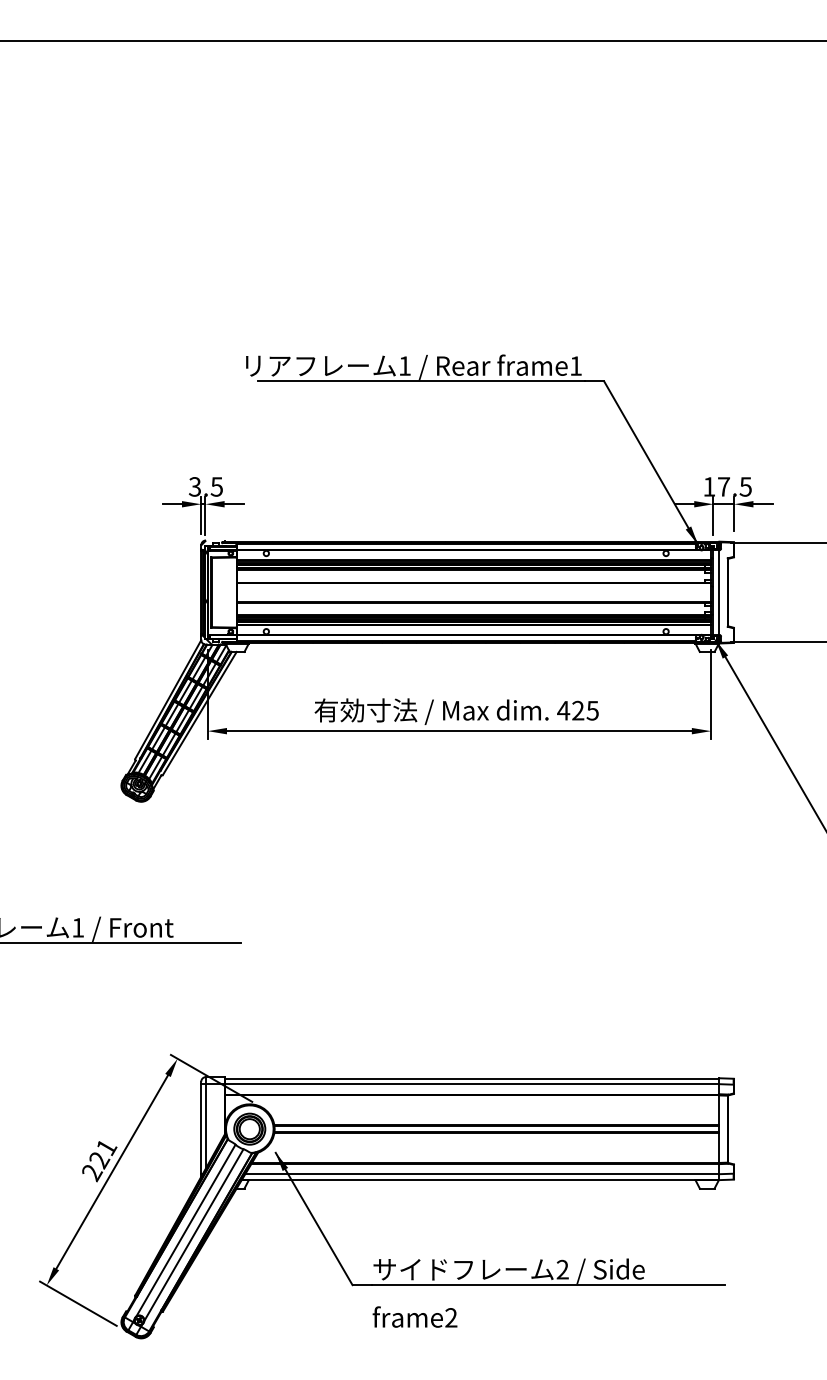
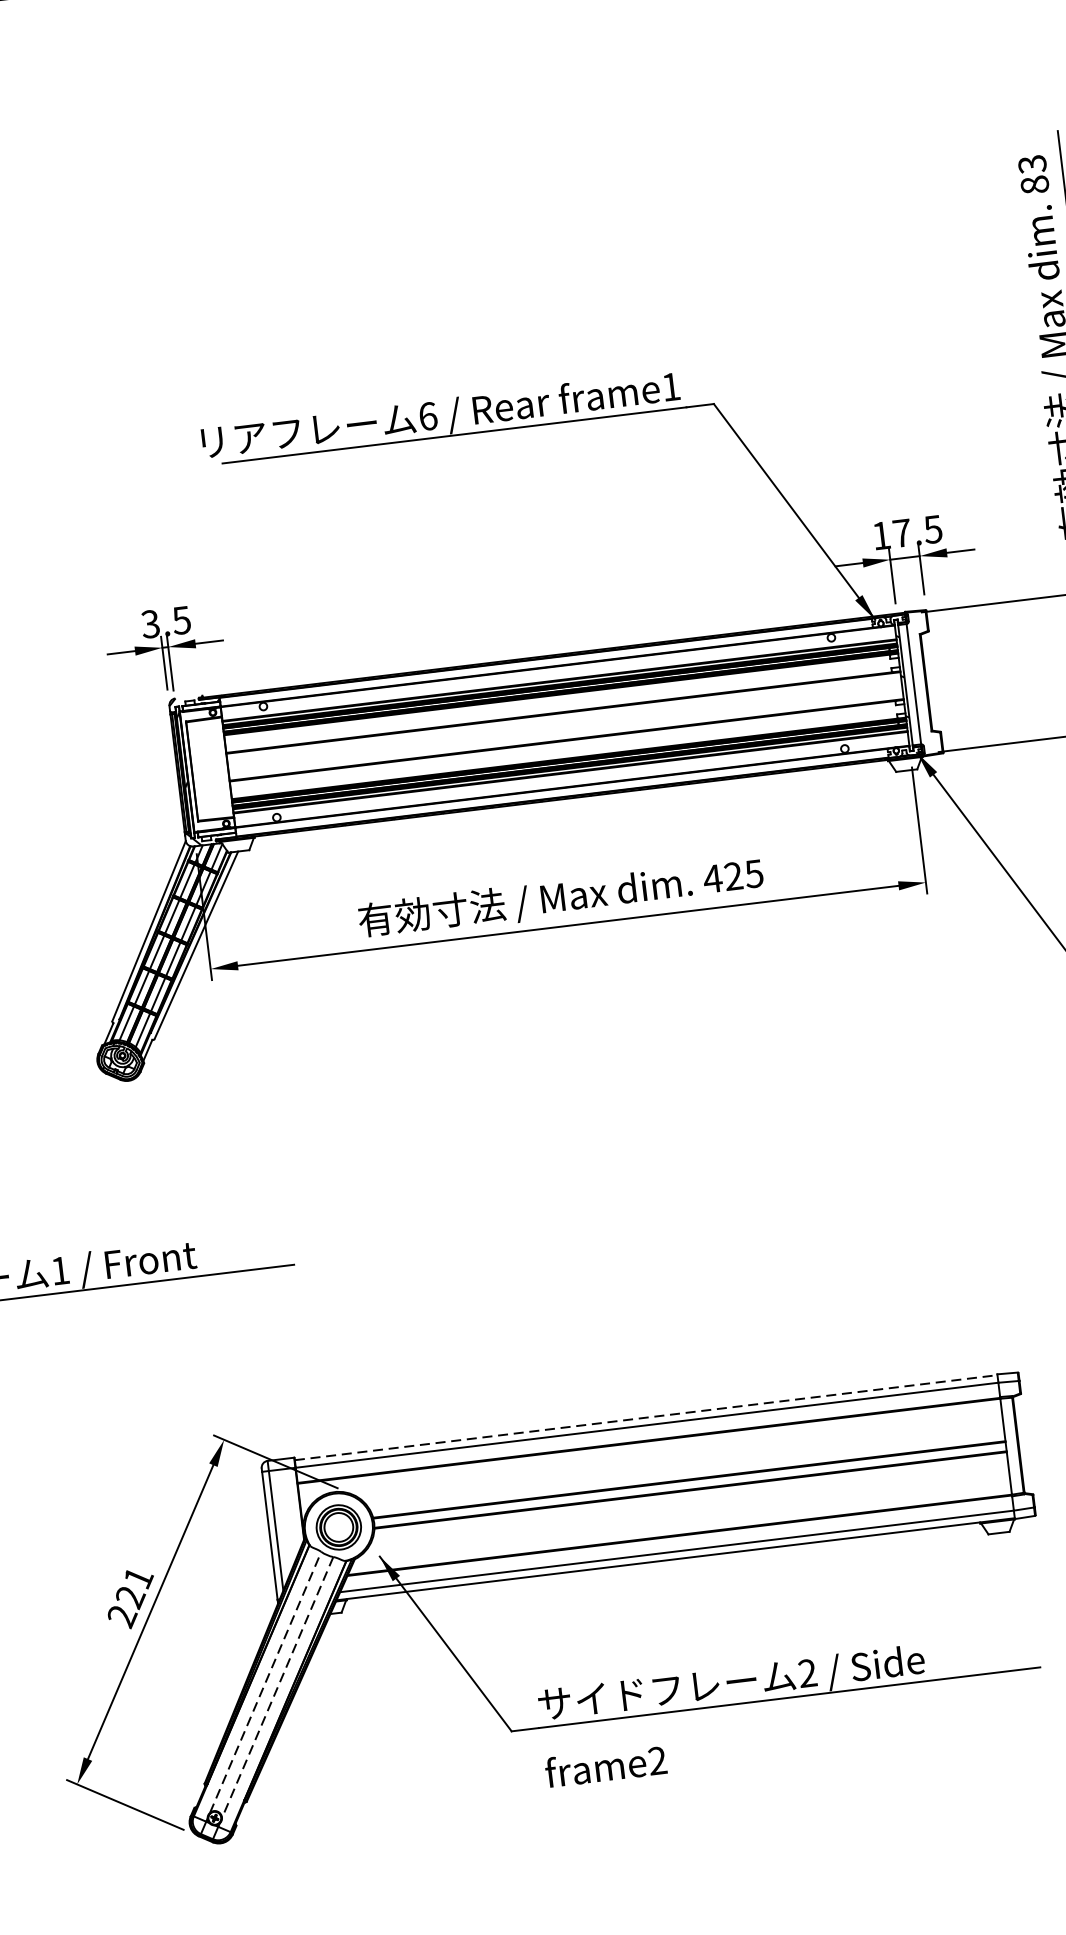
text: (405, 365) -> (428, 415), 1 -> 6
line: (472, 1078) -> (646, 1417), solid -> dashed
line: (186, 1230) -> (266, 1682), solid -> dashed
line: (193, 1235) -> (277, 1688), solid -> dashed

